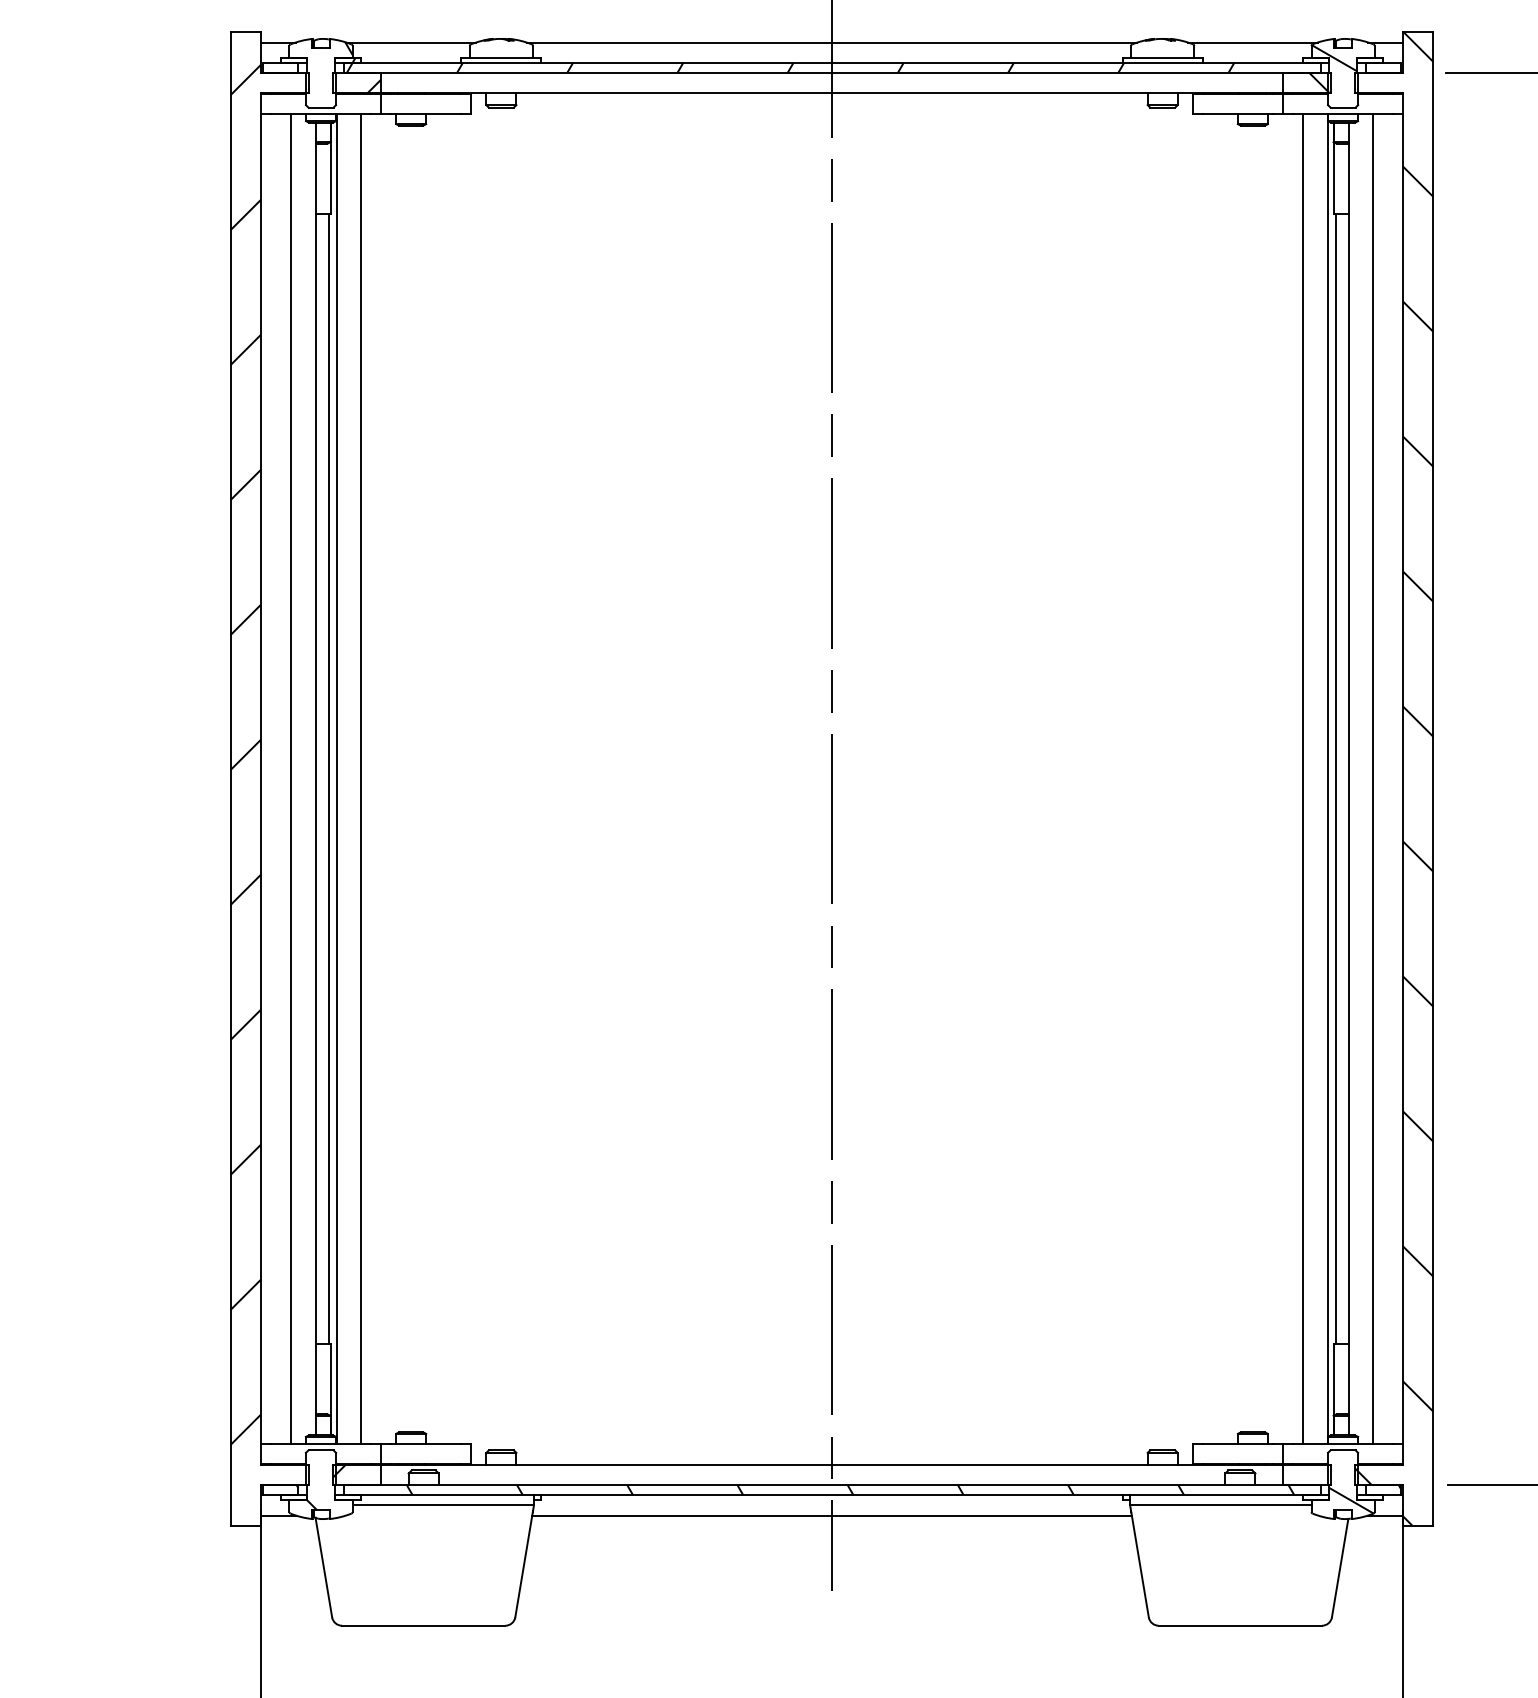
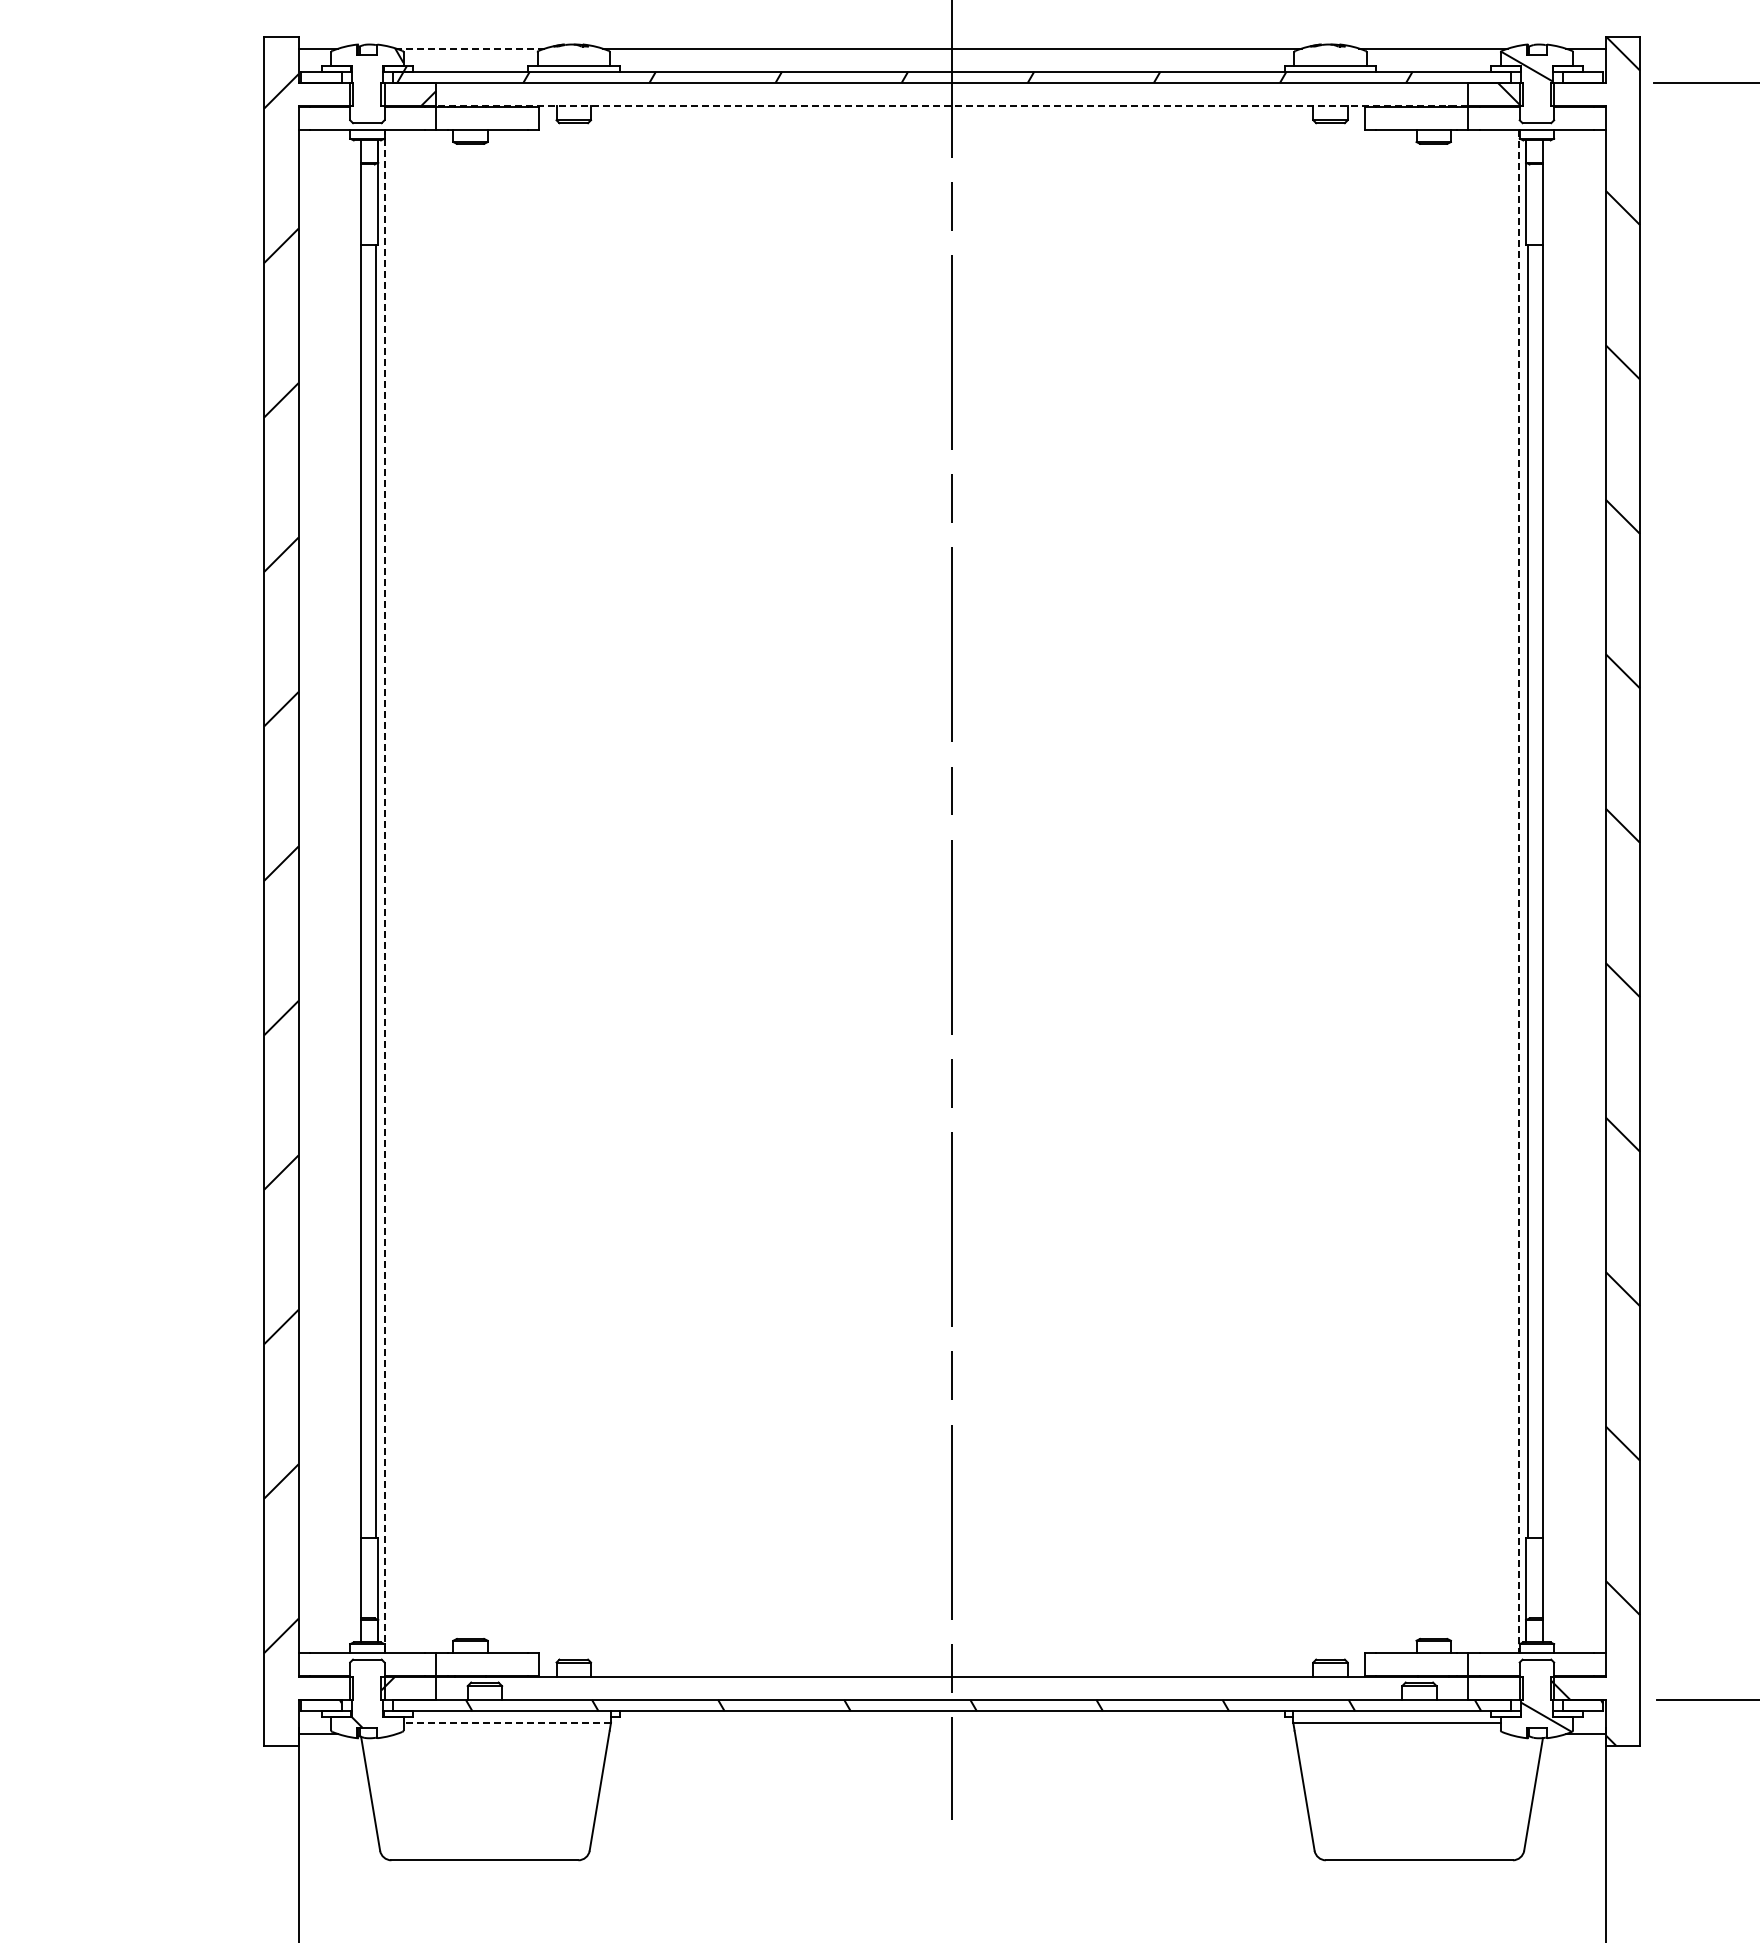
line: (411, 42) -> (470, 48), solid -> dashed
line: (832, 92) -> (952, 105), solid -> dashed
line: (336, 778) -> (385, 890), solid -> dashed
line: (290, 779) -> (332, 891), removed
line: (361, 779) -> (413, 891), removed
line: (1303, 779) -> (1491, 891), removed
line: (1327, 779) -> (1519, 891), solid -> dashed
line: (1373, 779) -> (1571, 891), removed
line: (443, 1505) -> (507, 1722), solid -> dashed
line: (832, 1515) -> (952, 1734), removed

